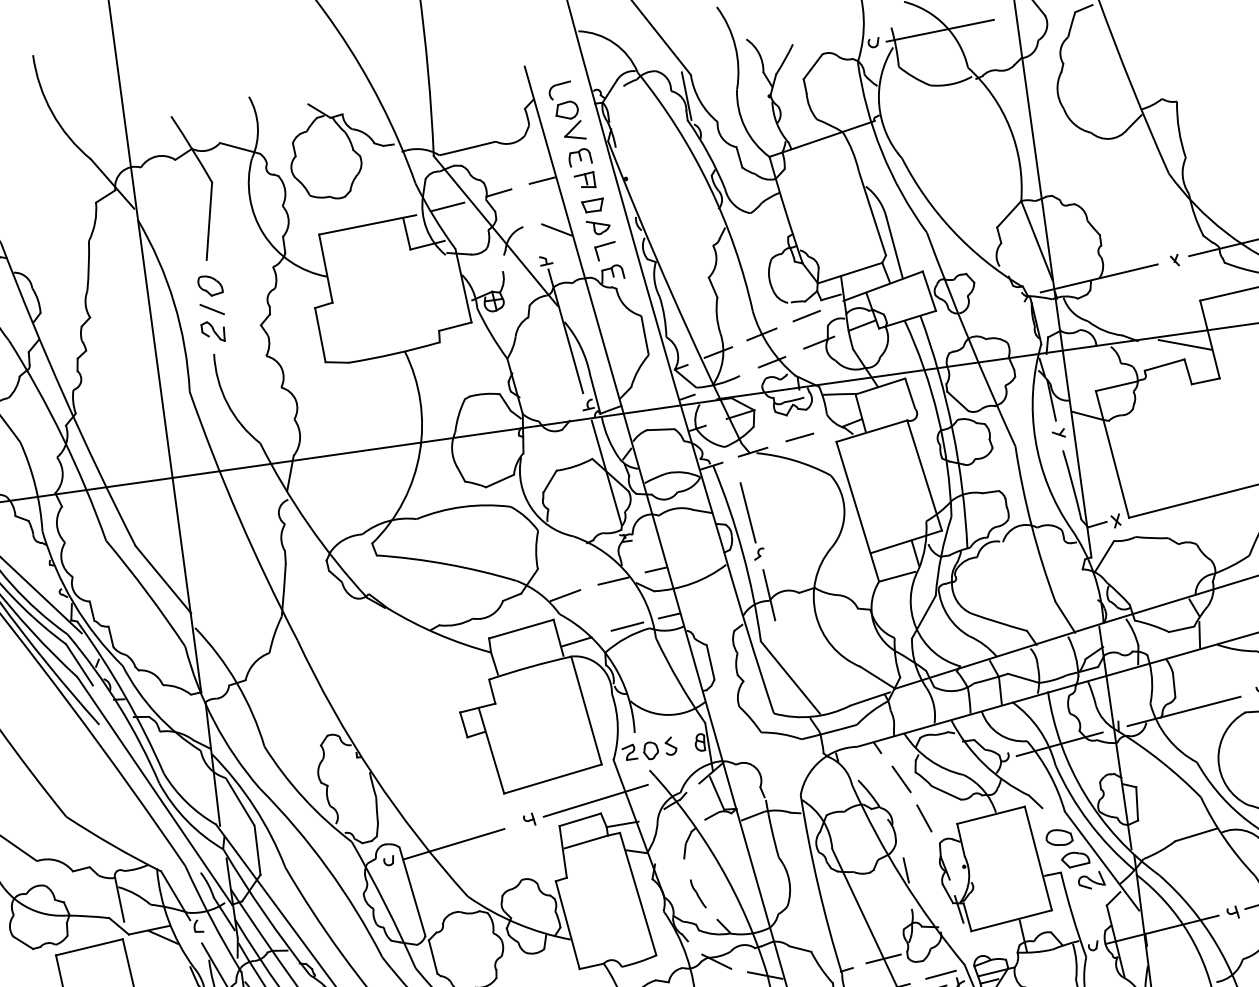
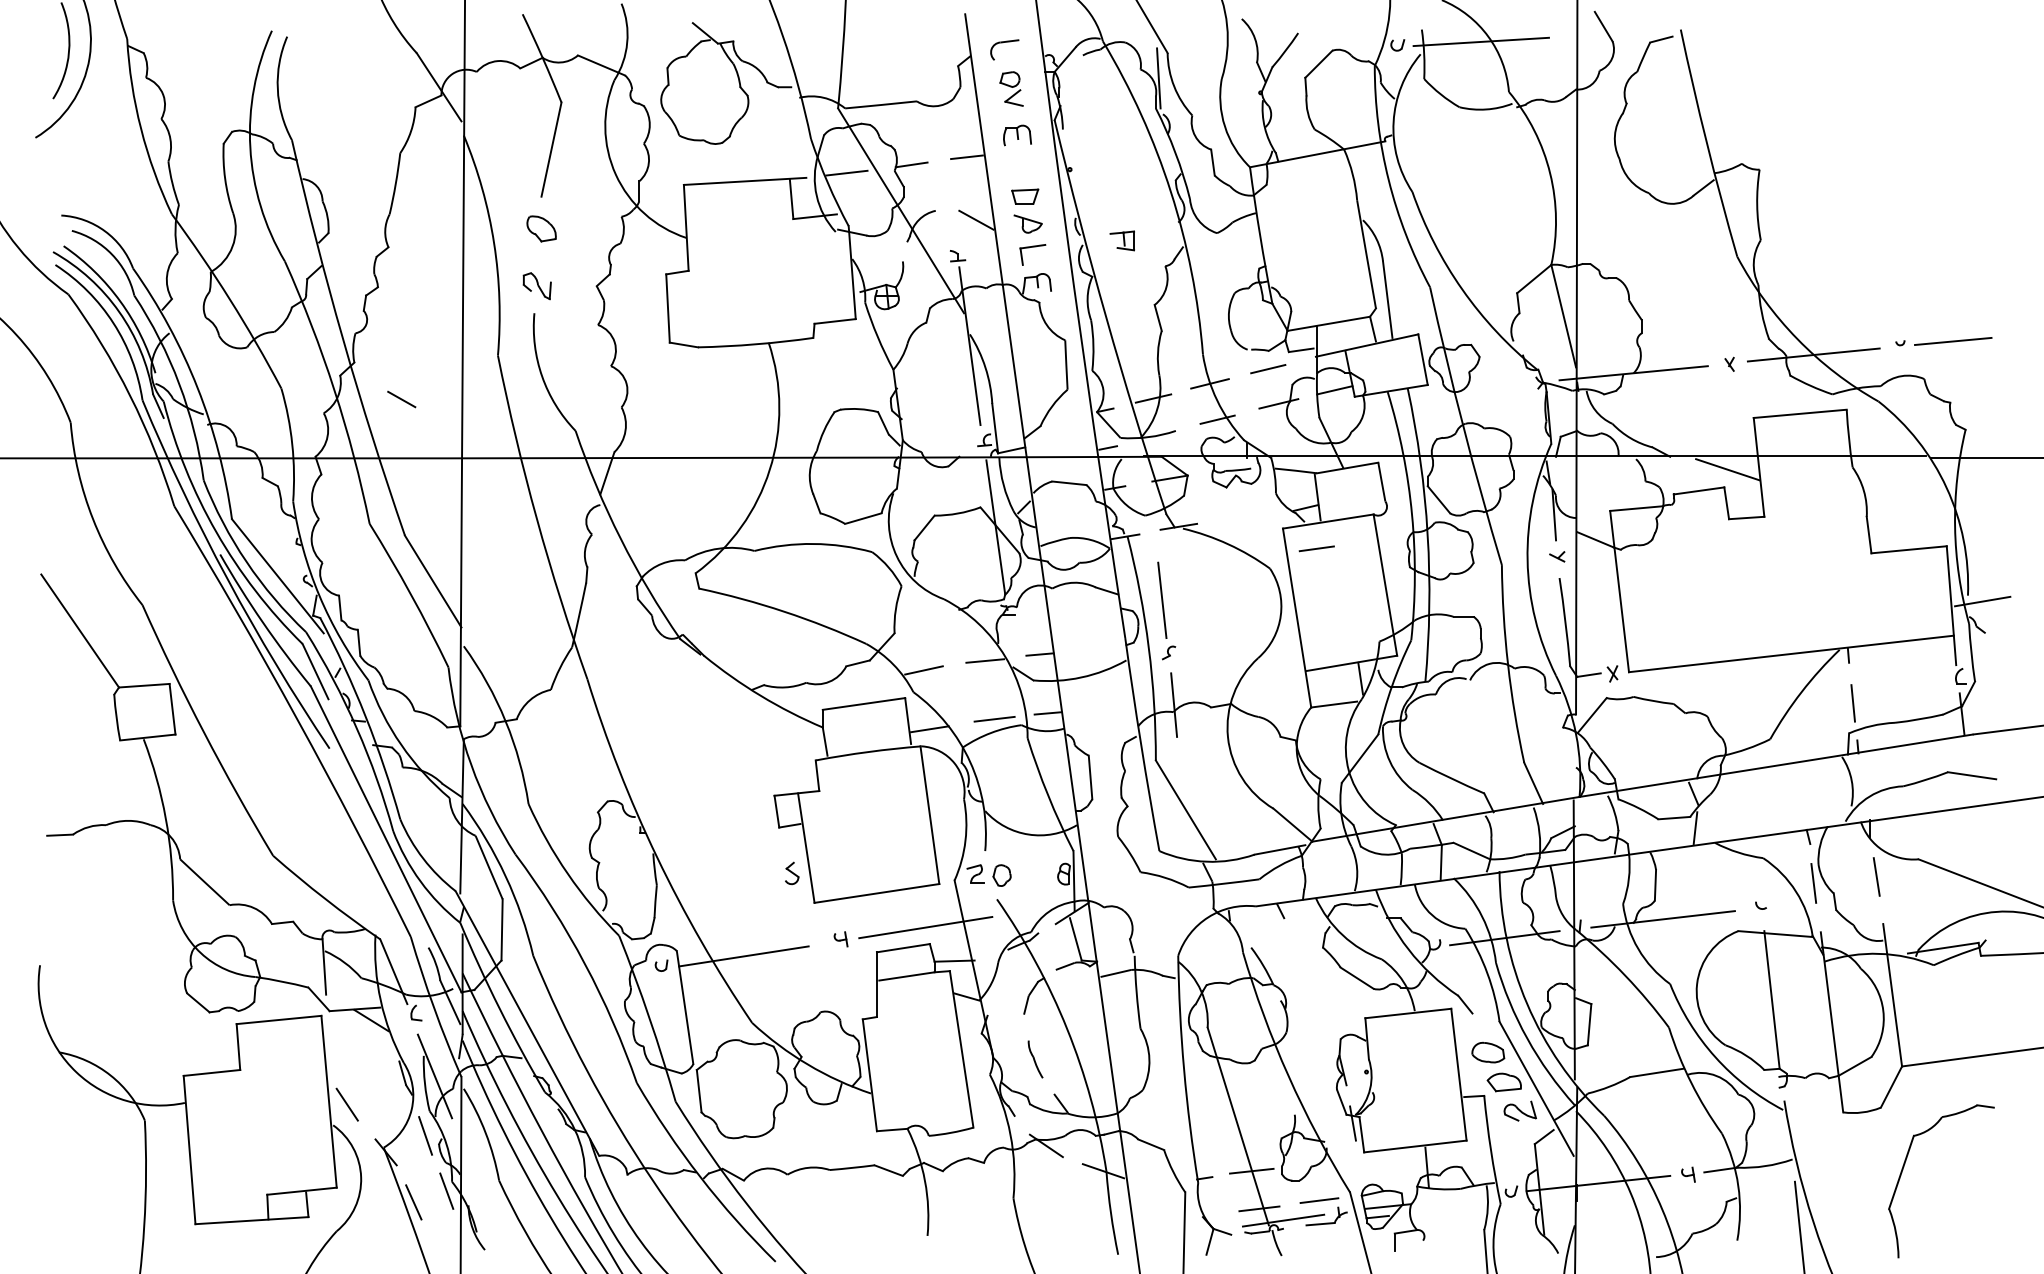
part: (570, 120) -> (1011, 88), size x0.7
part: (584, 180) -> (1121, 240), moved
line: (212, 309) -> (401, 399), moved
line: (799, 437) -> (1316, 548), moved
part: (671, 746) -> (792, 873), moved
line: (901, 779) -> (1304, 954), removed
line: (923, 818) -> (1325, 1005), removed
line: (906, 870) -> (1294, 1066), removed

